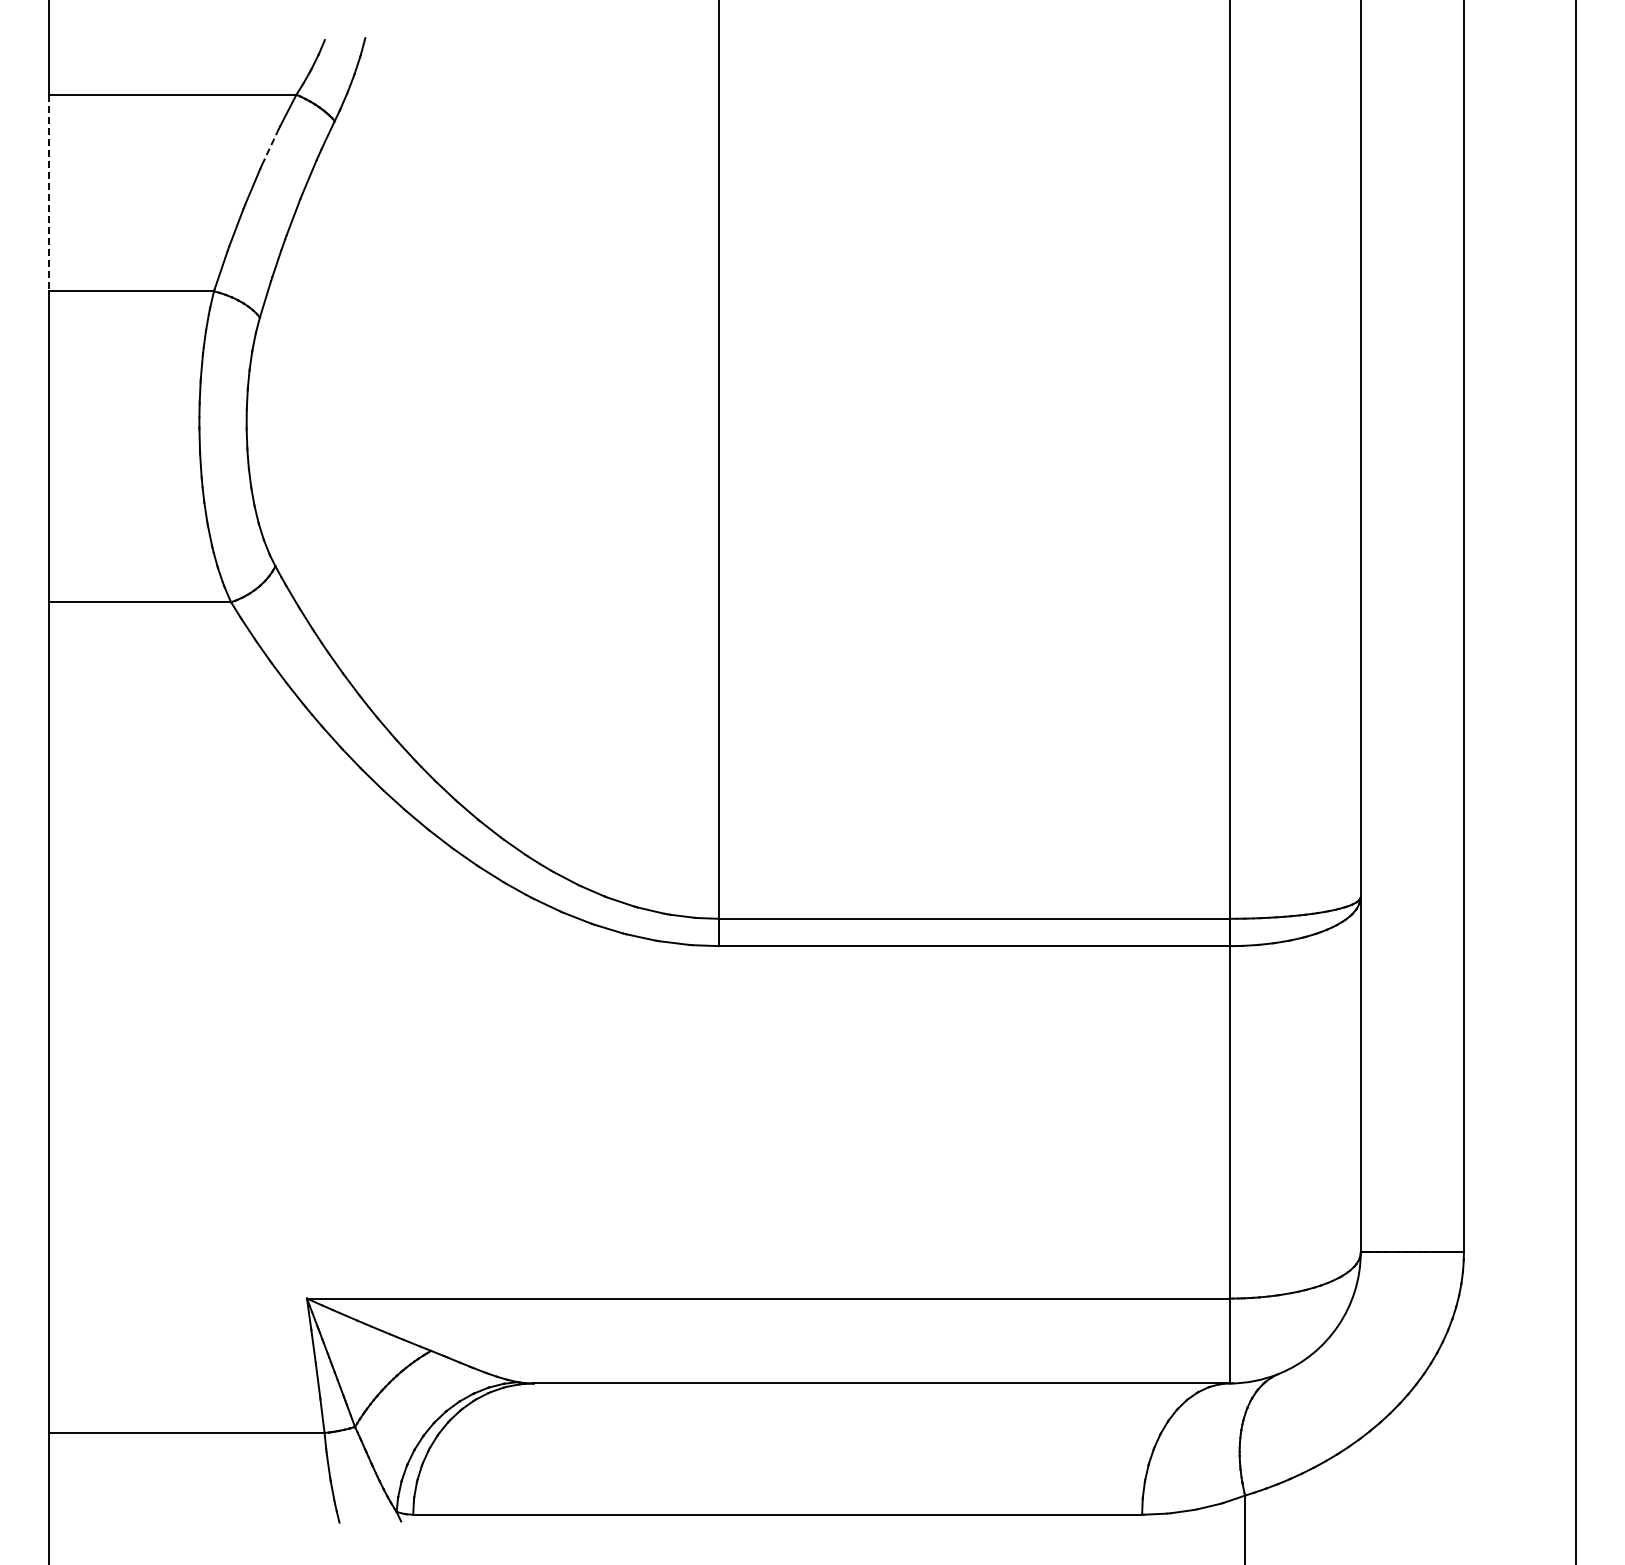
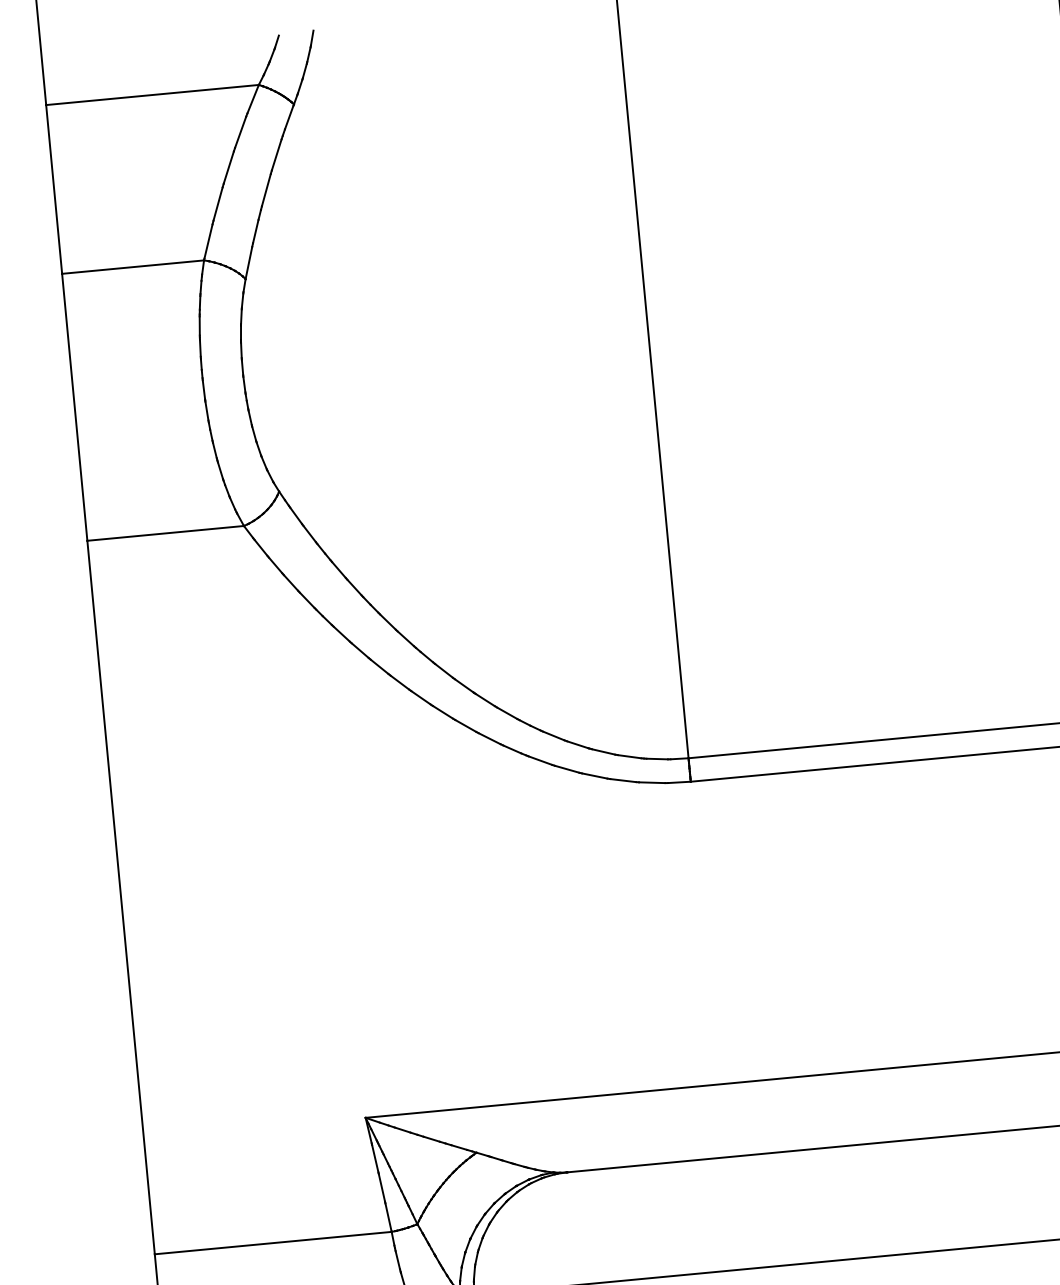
line: (270, 147) -> (240, 132), dashed -> solid
line: (48, 193) -> (53, 189), dashed -> solid

